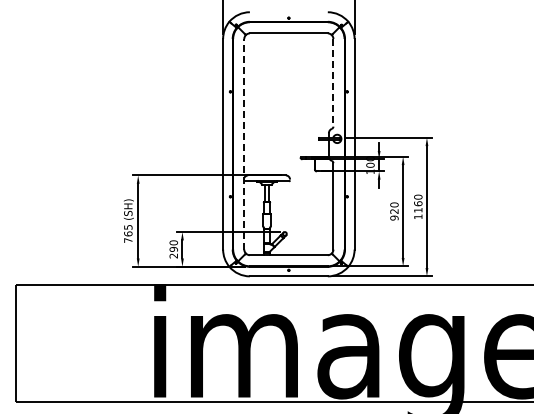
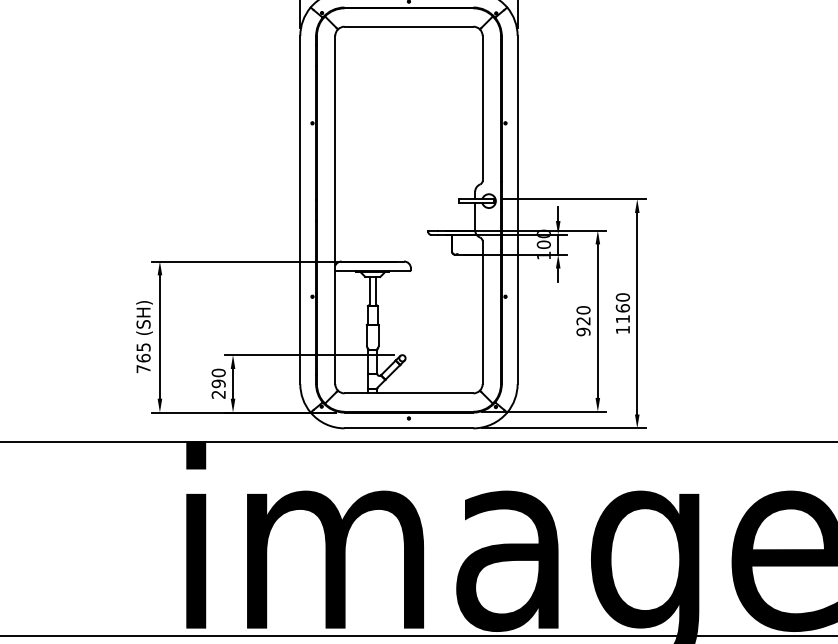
line: (333, 82) -> (482, 107), dashed -> solid
line: (244, 143) -> (335, 208), dashed -> solid

